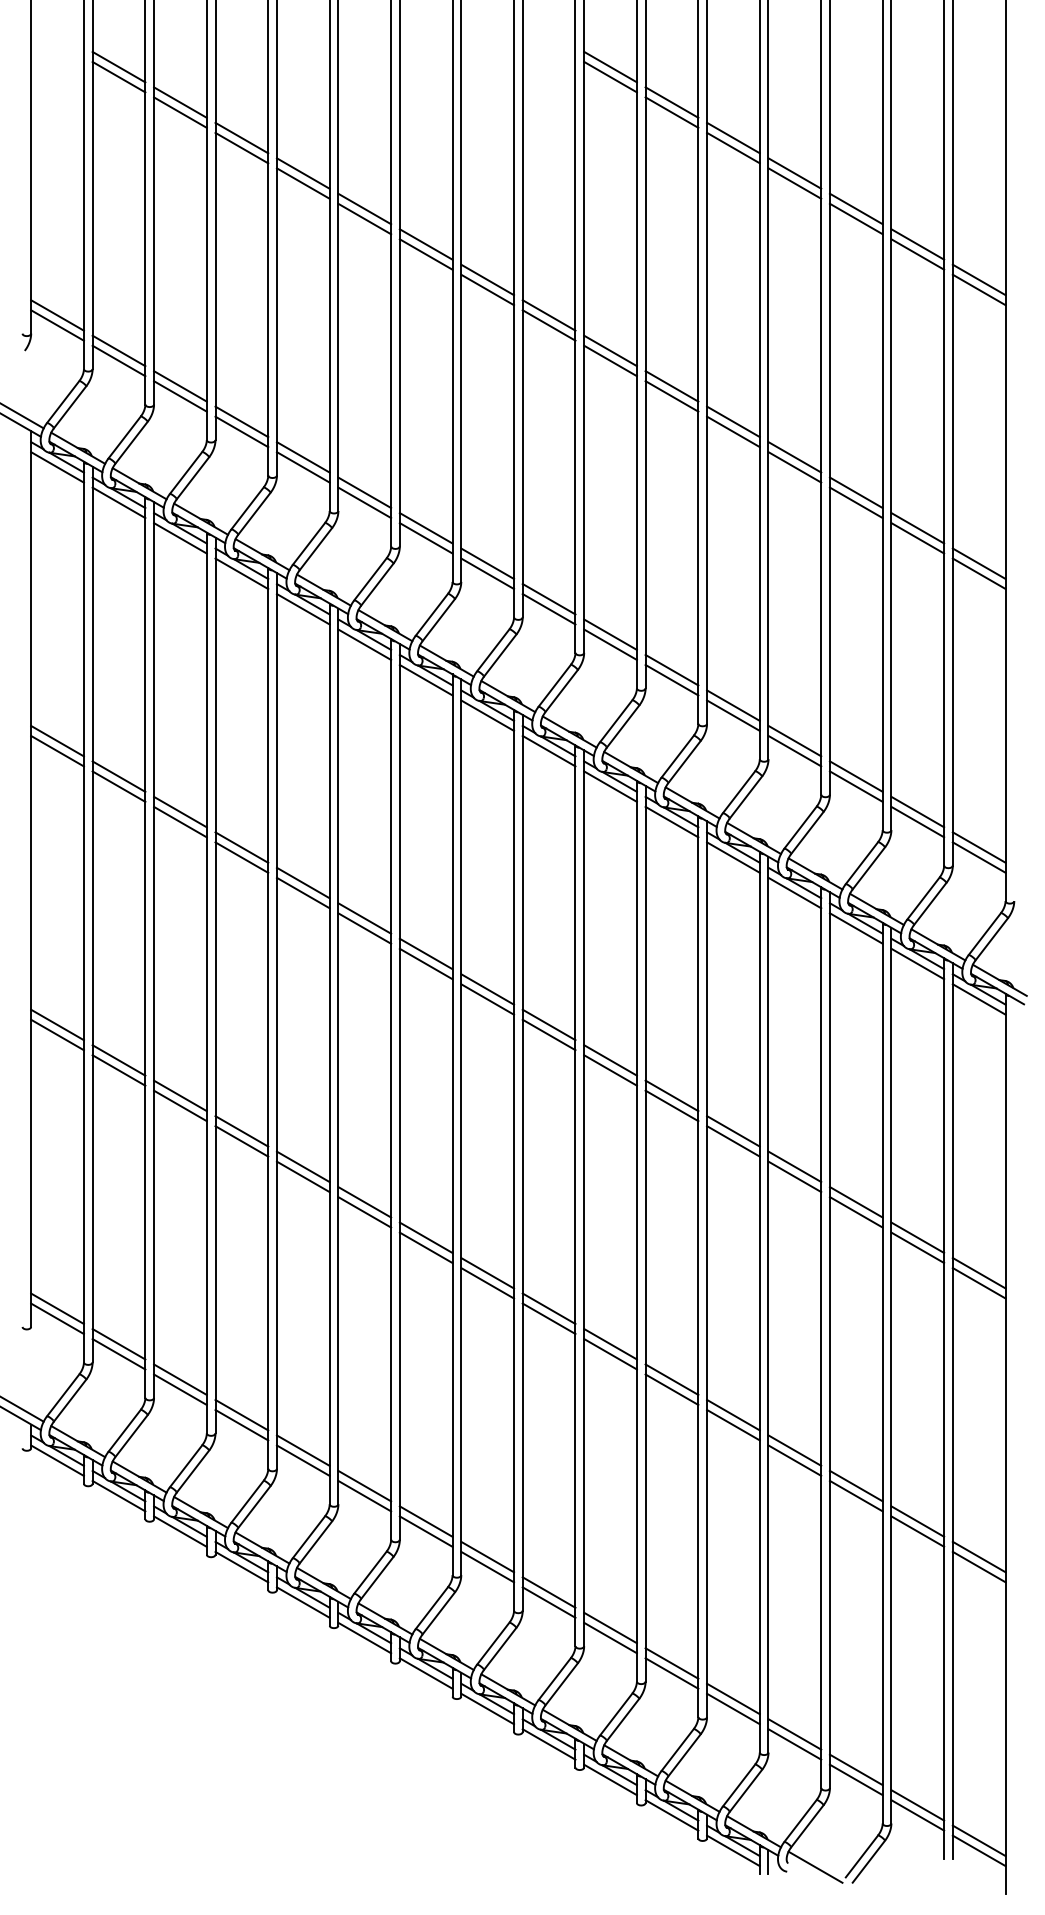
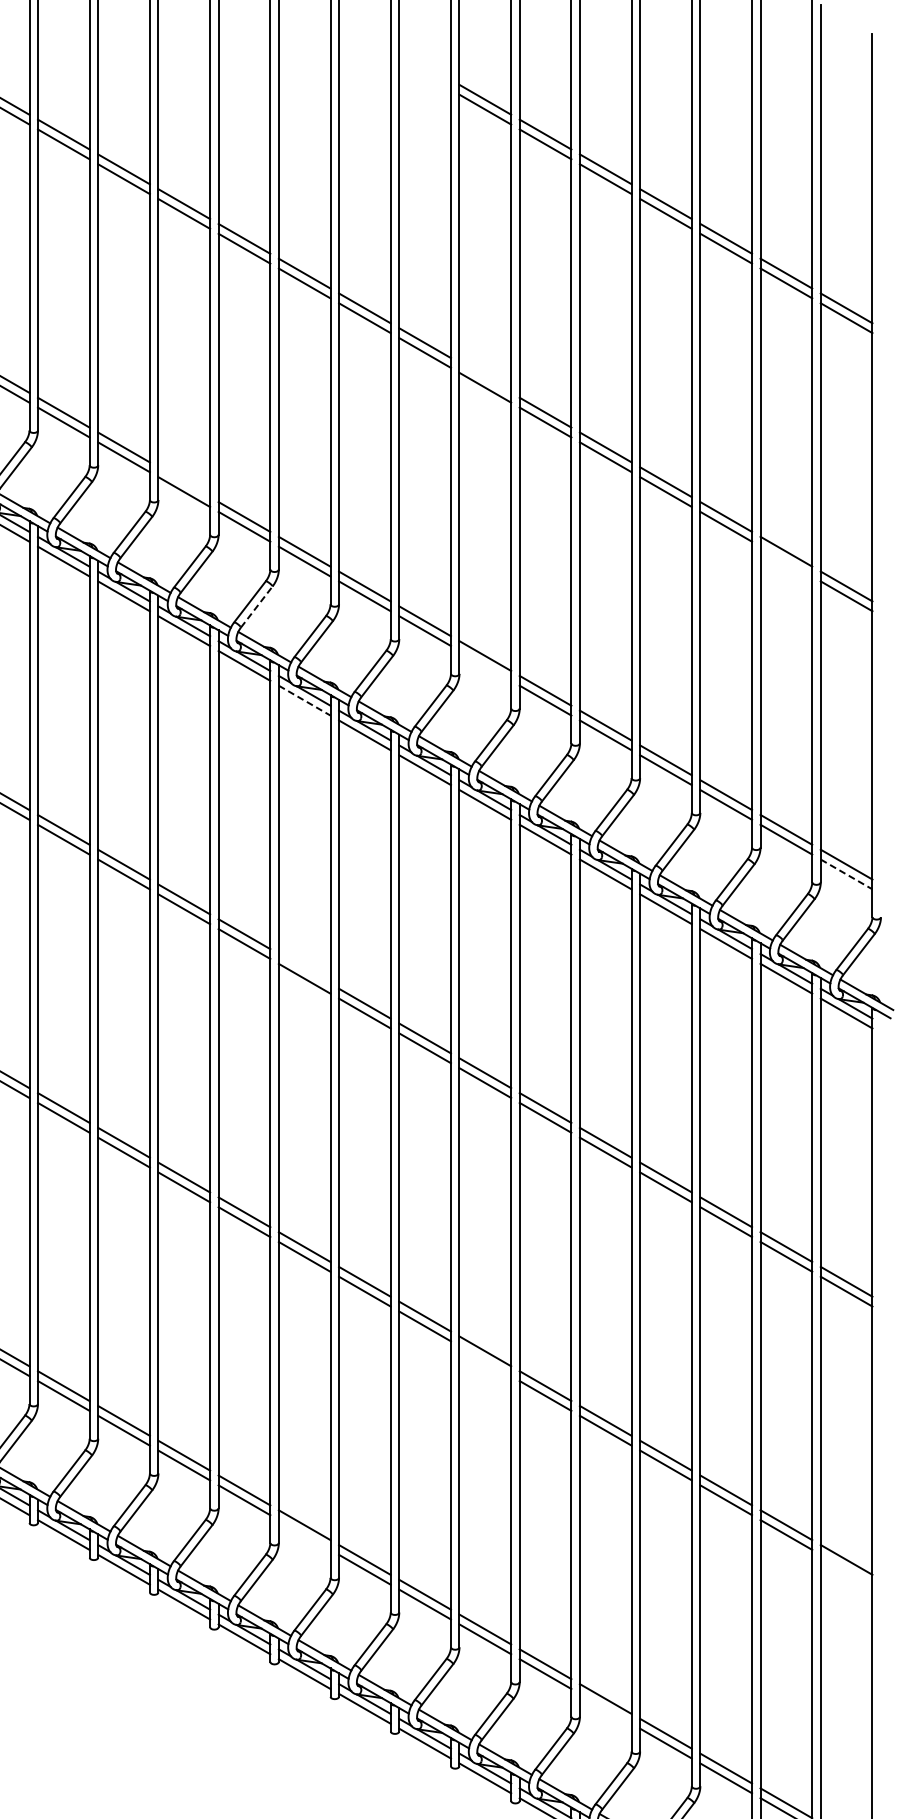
line: (610, 350) -> (485, 377), removed
line: (302, 457) -> (183, 482), removed
line: (917, 538) -> (786, 561), removed
line: (377, 584) -> (256, 606), solid -> dashed
line: (610, 644) -> (485, 665), removed
line: (426, 680) -> (304, 700), solid -> dashed
line: (979, 857) -> (846, 874), solid -> dashed
line: (425, 953) -> (304, 968), removed
line: (610, 1354) -> (485, 1361), removed
line: (425, 1531) -> (304, 1534), removed
line: (978, 1566) -> (845, 1569), removed
line: (733, 1708) -> (605, 1708), removed

